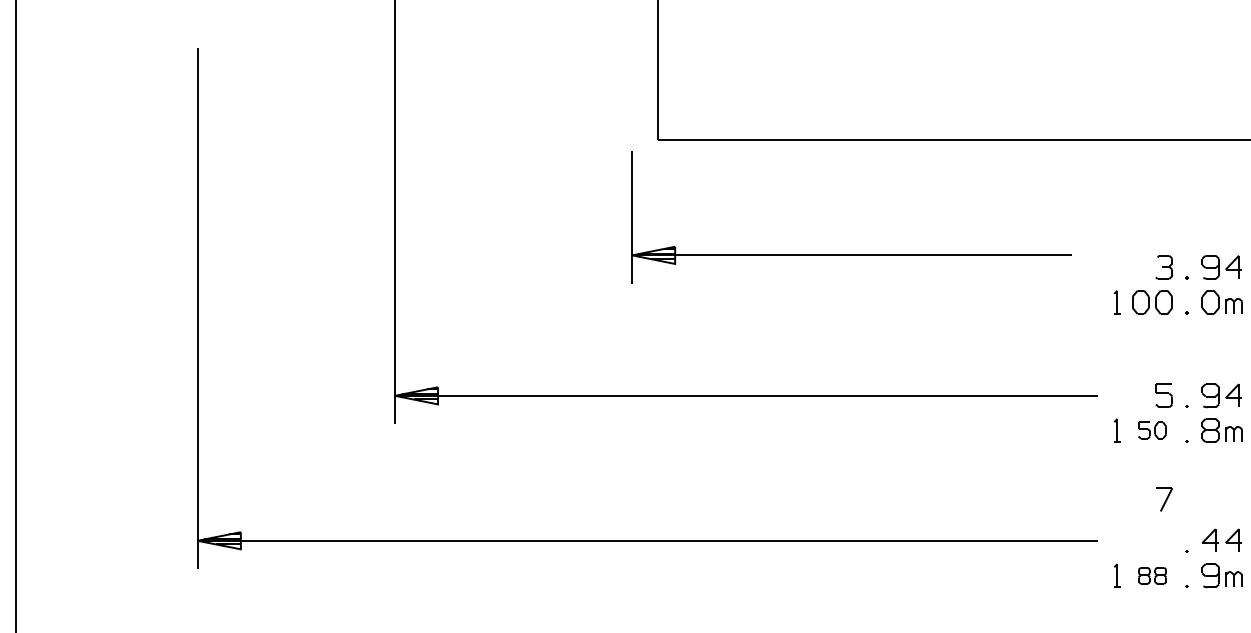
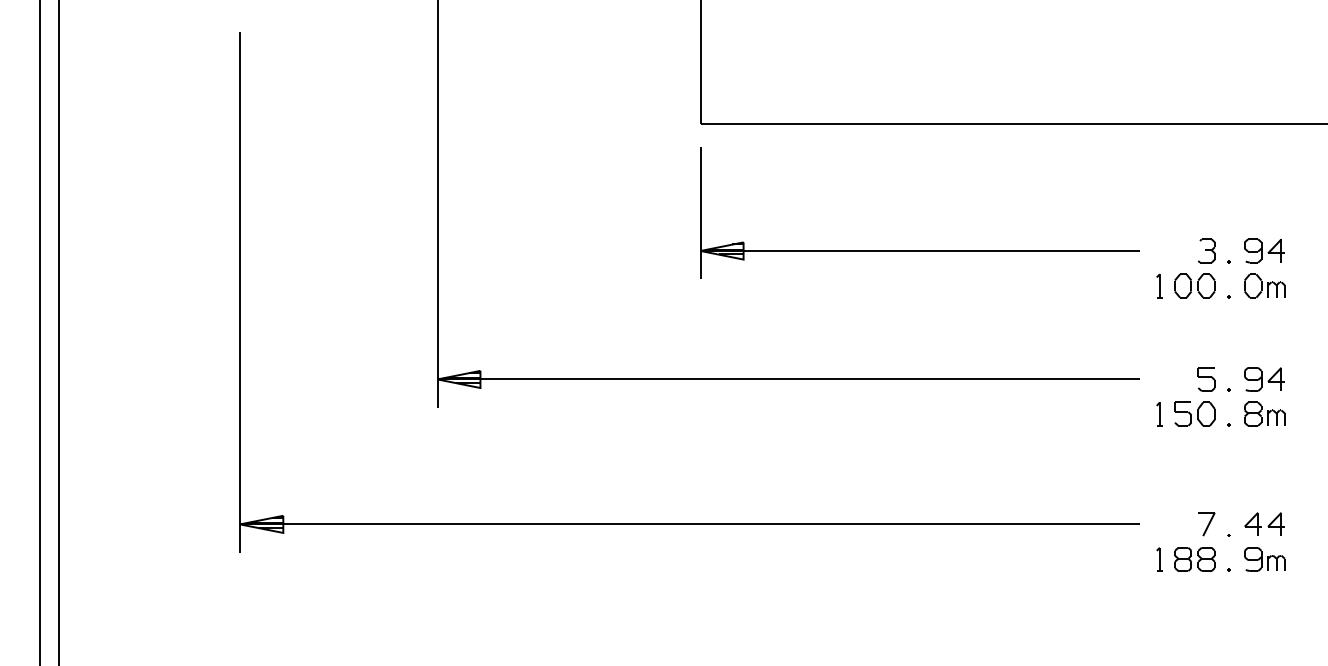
part: (851, 254) -> (919, 250), moved
part: (1152, 429) -> (1194, 413), size x1.43
part: (1164, 499) -> (1206, 524), moved
part: (1152, 575) -> (1194, 559), size x1.43

